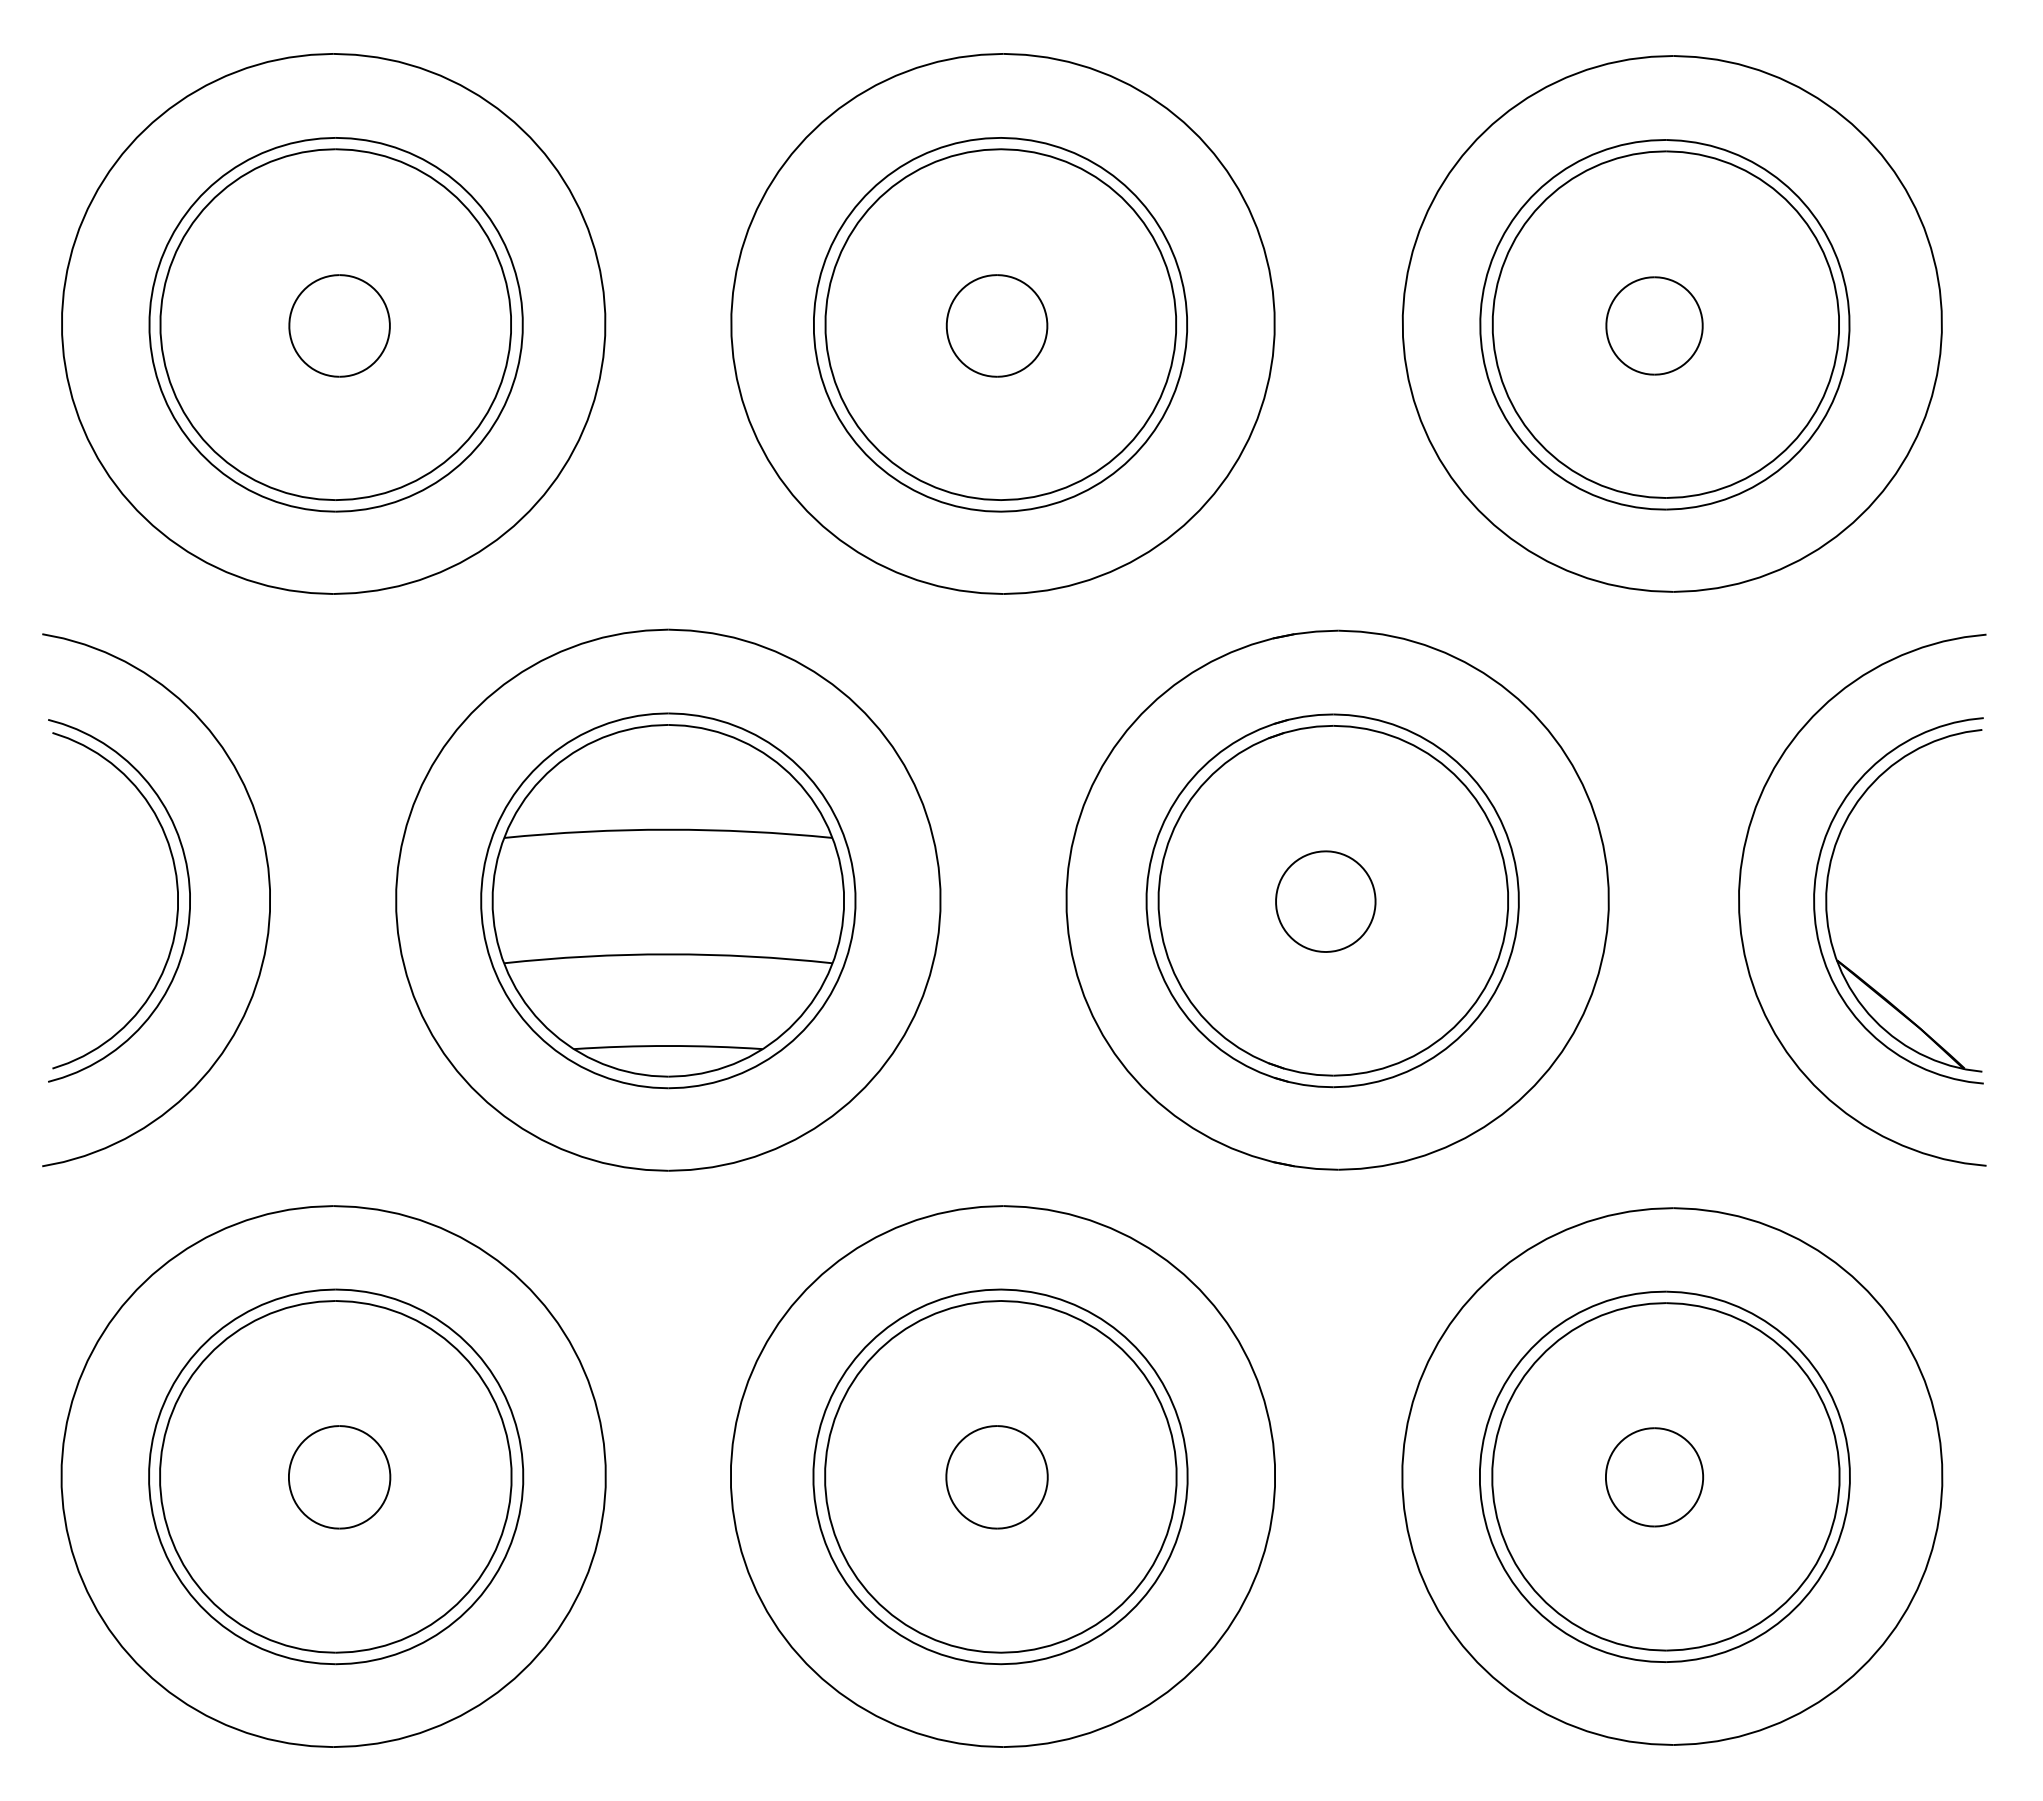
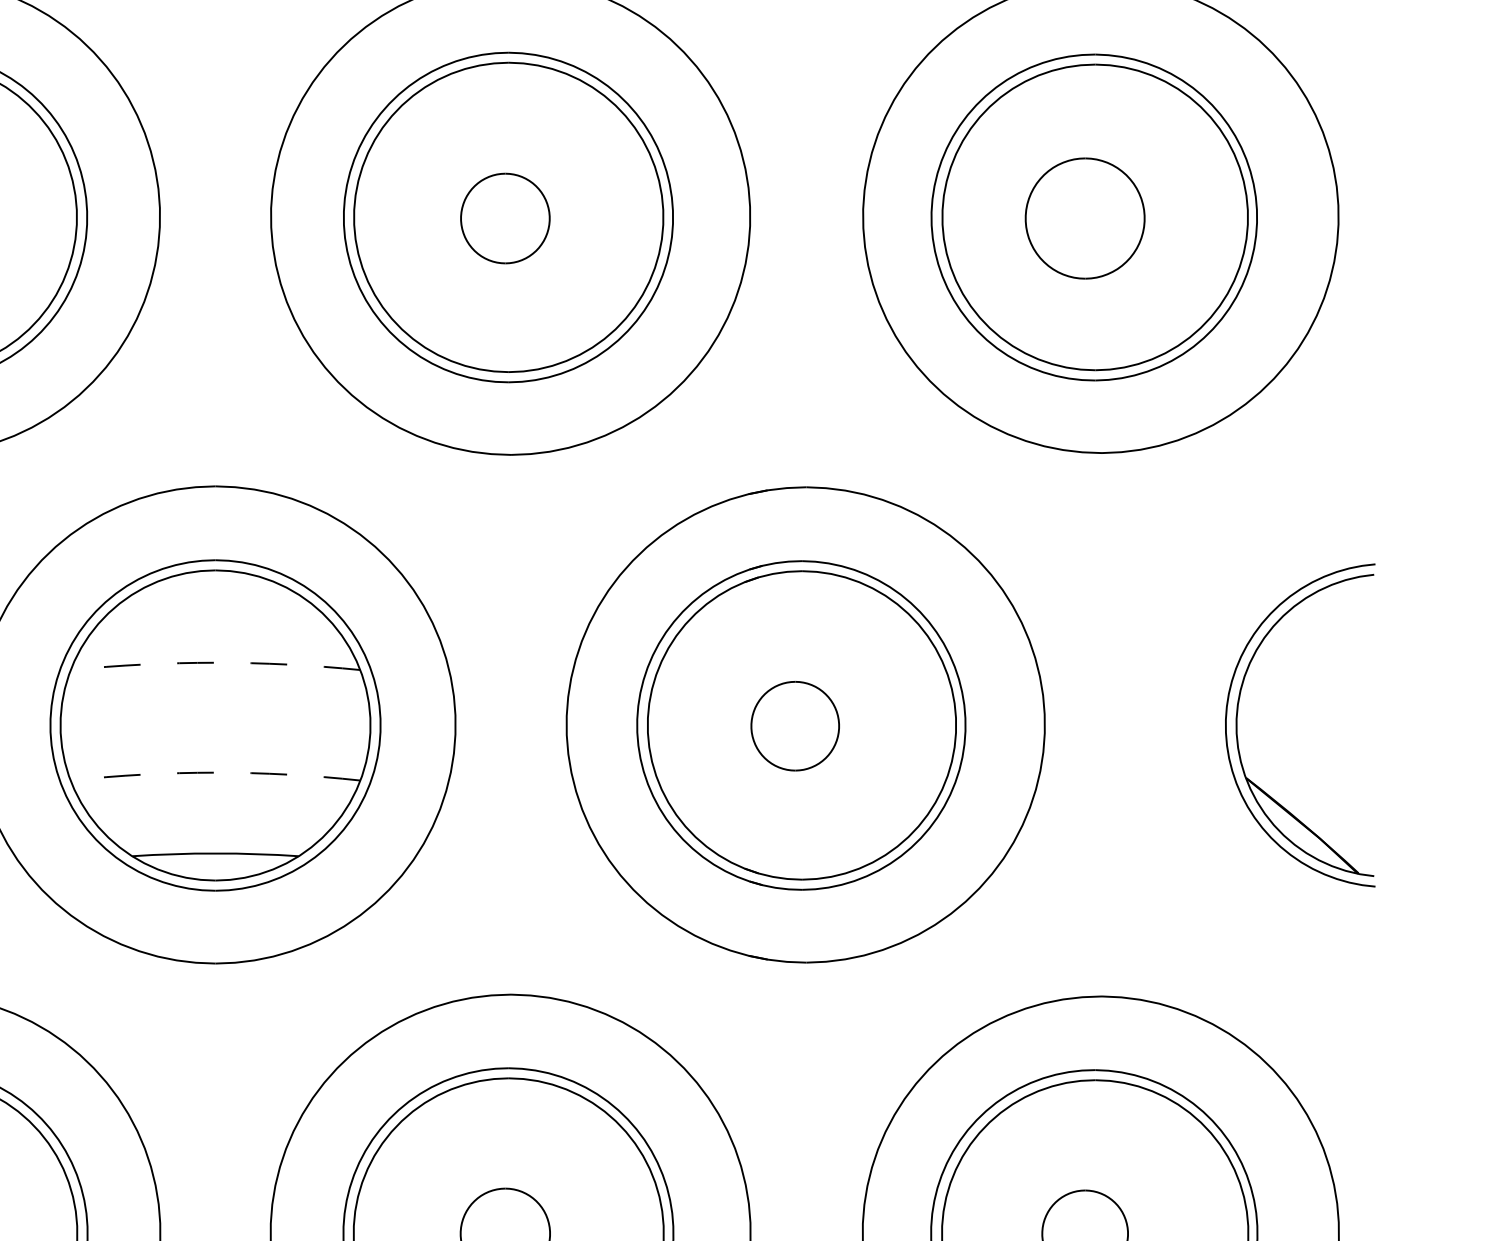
part: (1654, 325) -> (1085, 218), size x1.4
arc: (668, 829) -> (215, 662), solid -> dashed
curve: (1740, 905) -> (1160, 729), removed
arc: (668, 954) -> (215, 772), solid -> dashed

